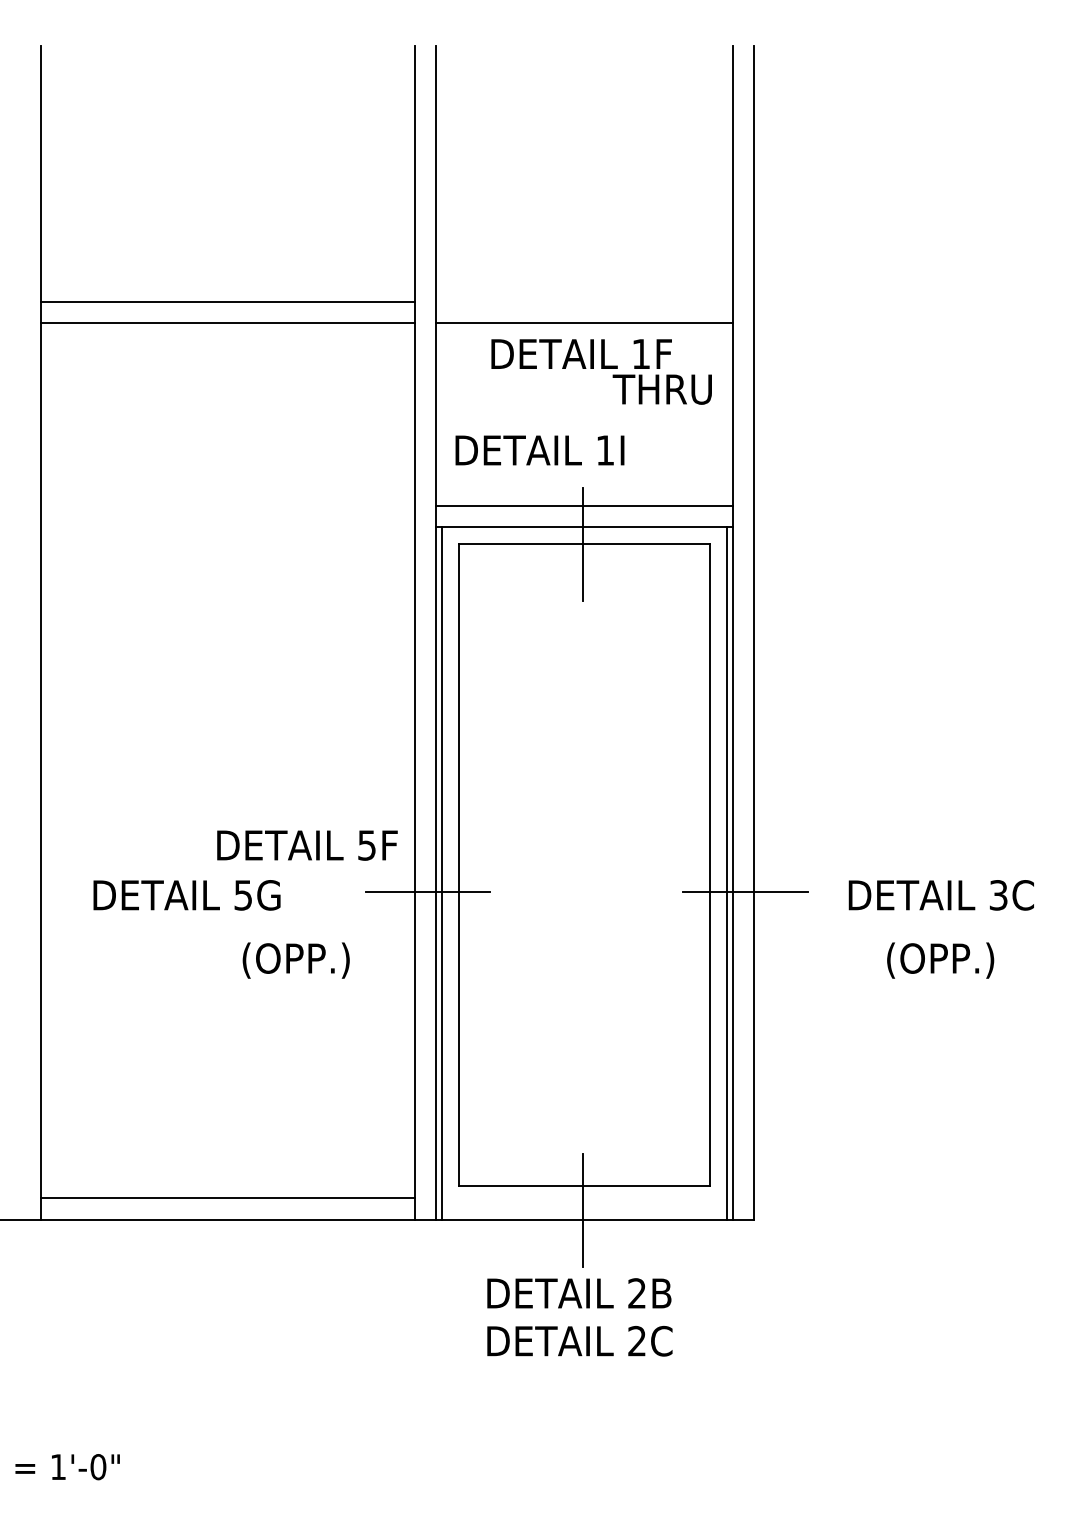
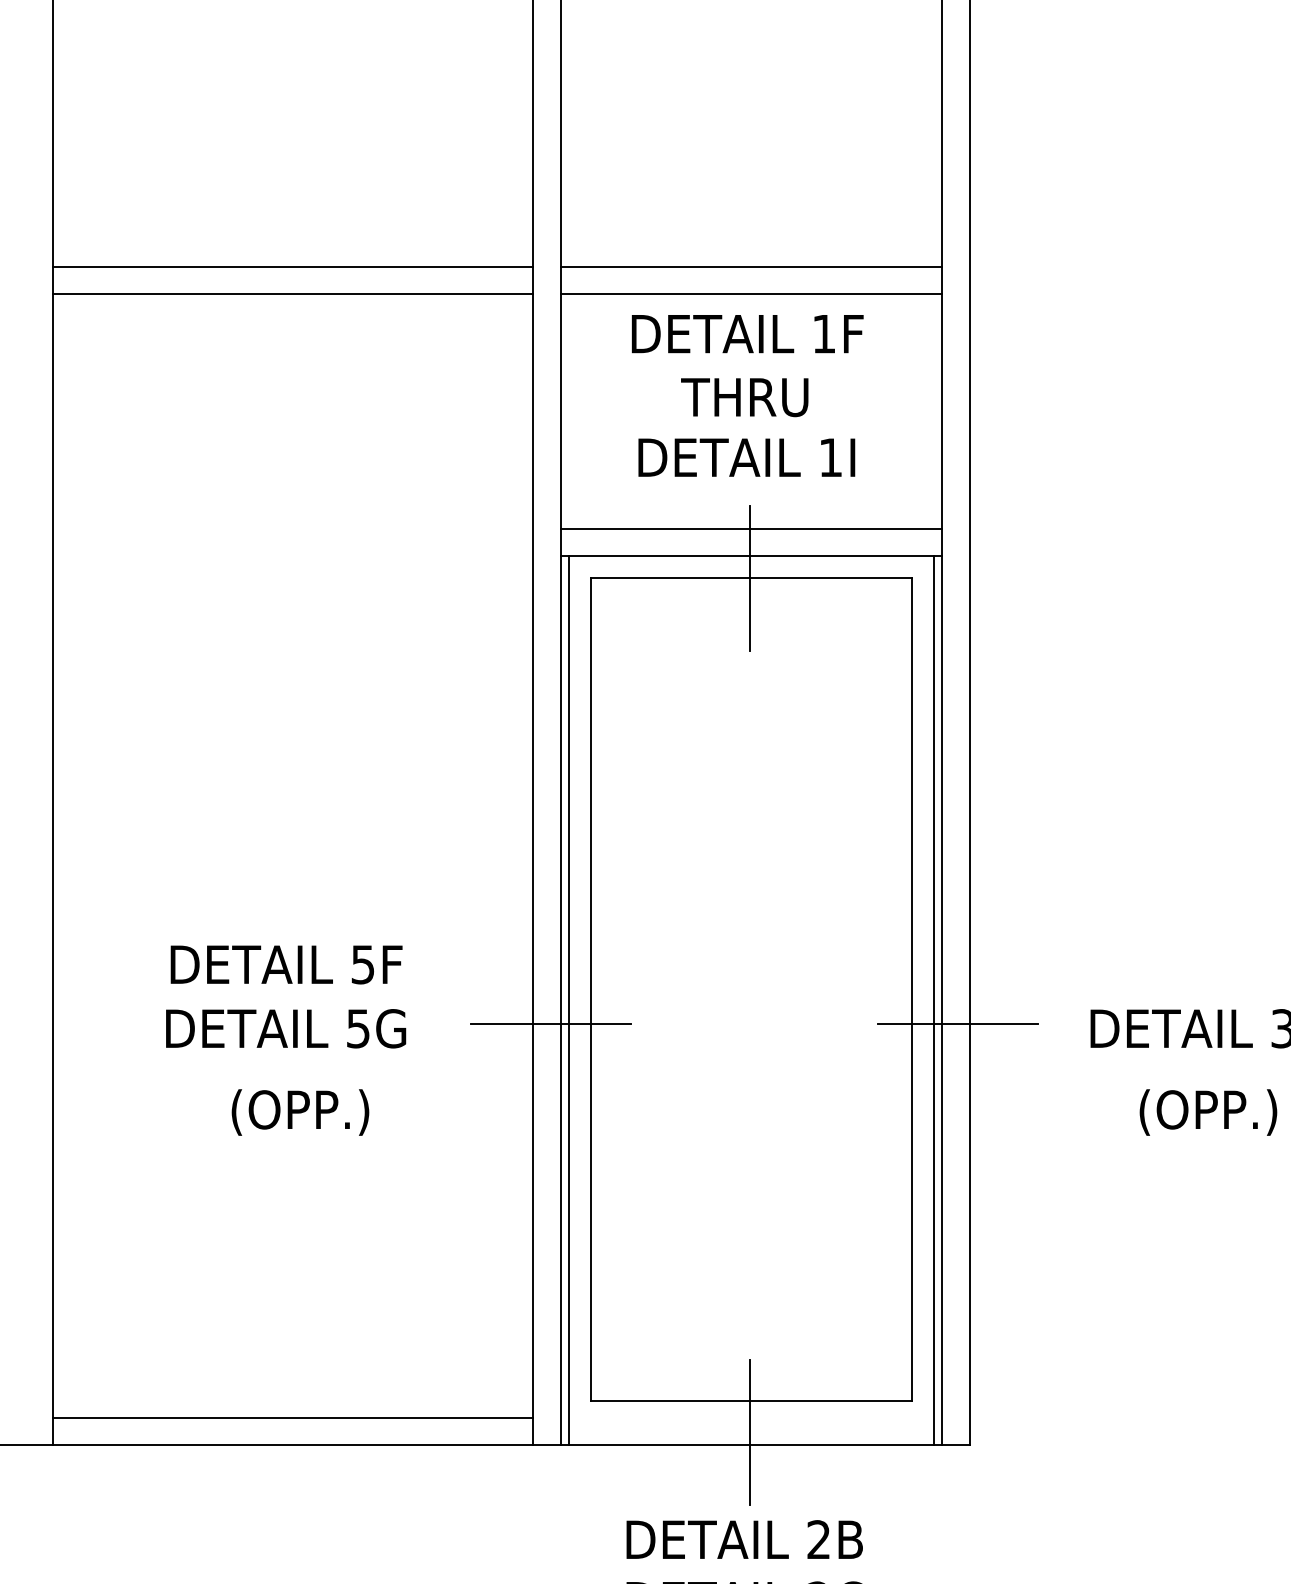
line: (584, 302) -> (751, 267), added
text: (661, 389) -> (743, 397), moved
text: (539, 450) -> (746, 457), moved
text: (307, 845) -> (286, 964), moved
text: (186, 895) -> (285, 1028), moved
text: (295, 960) -> (299, 1112), moved

